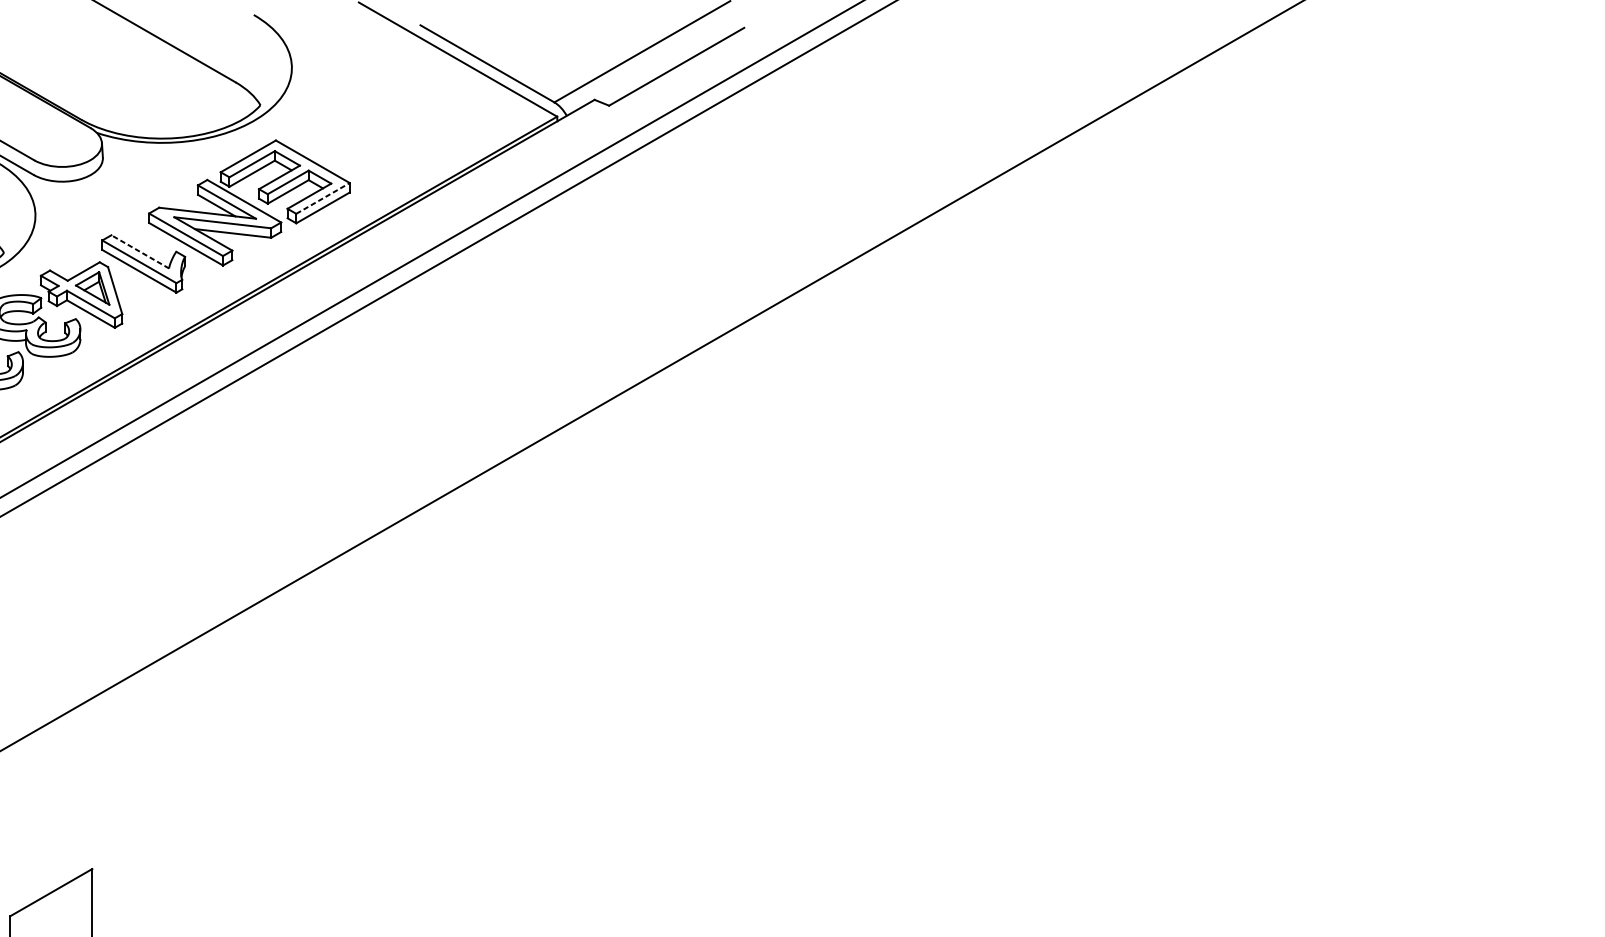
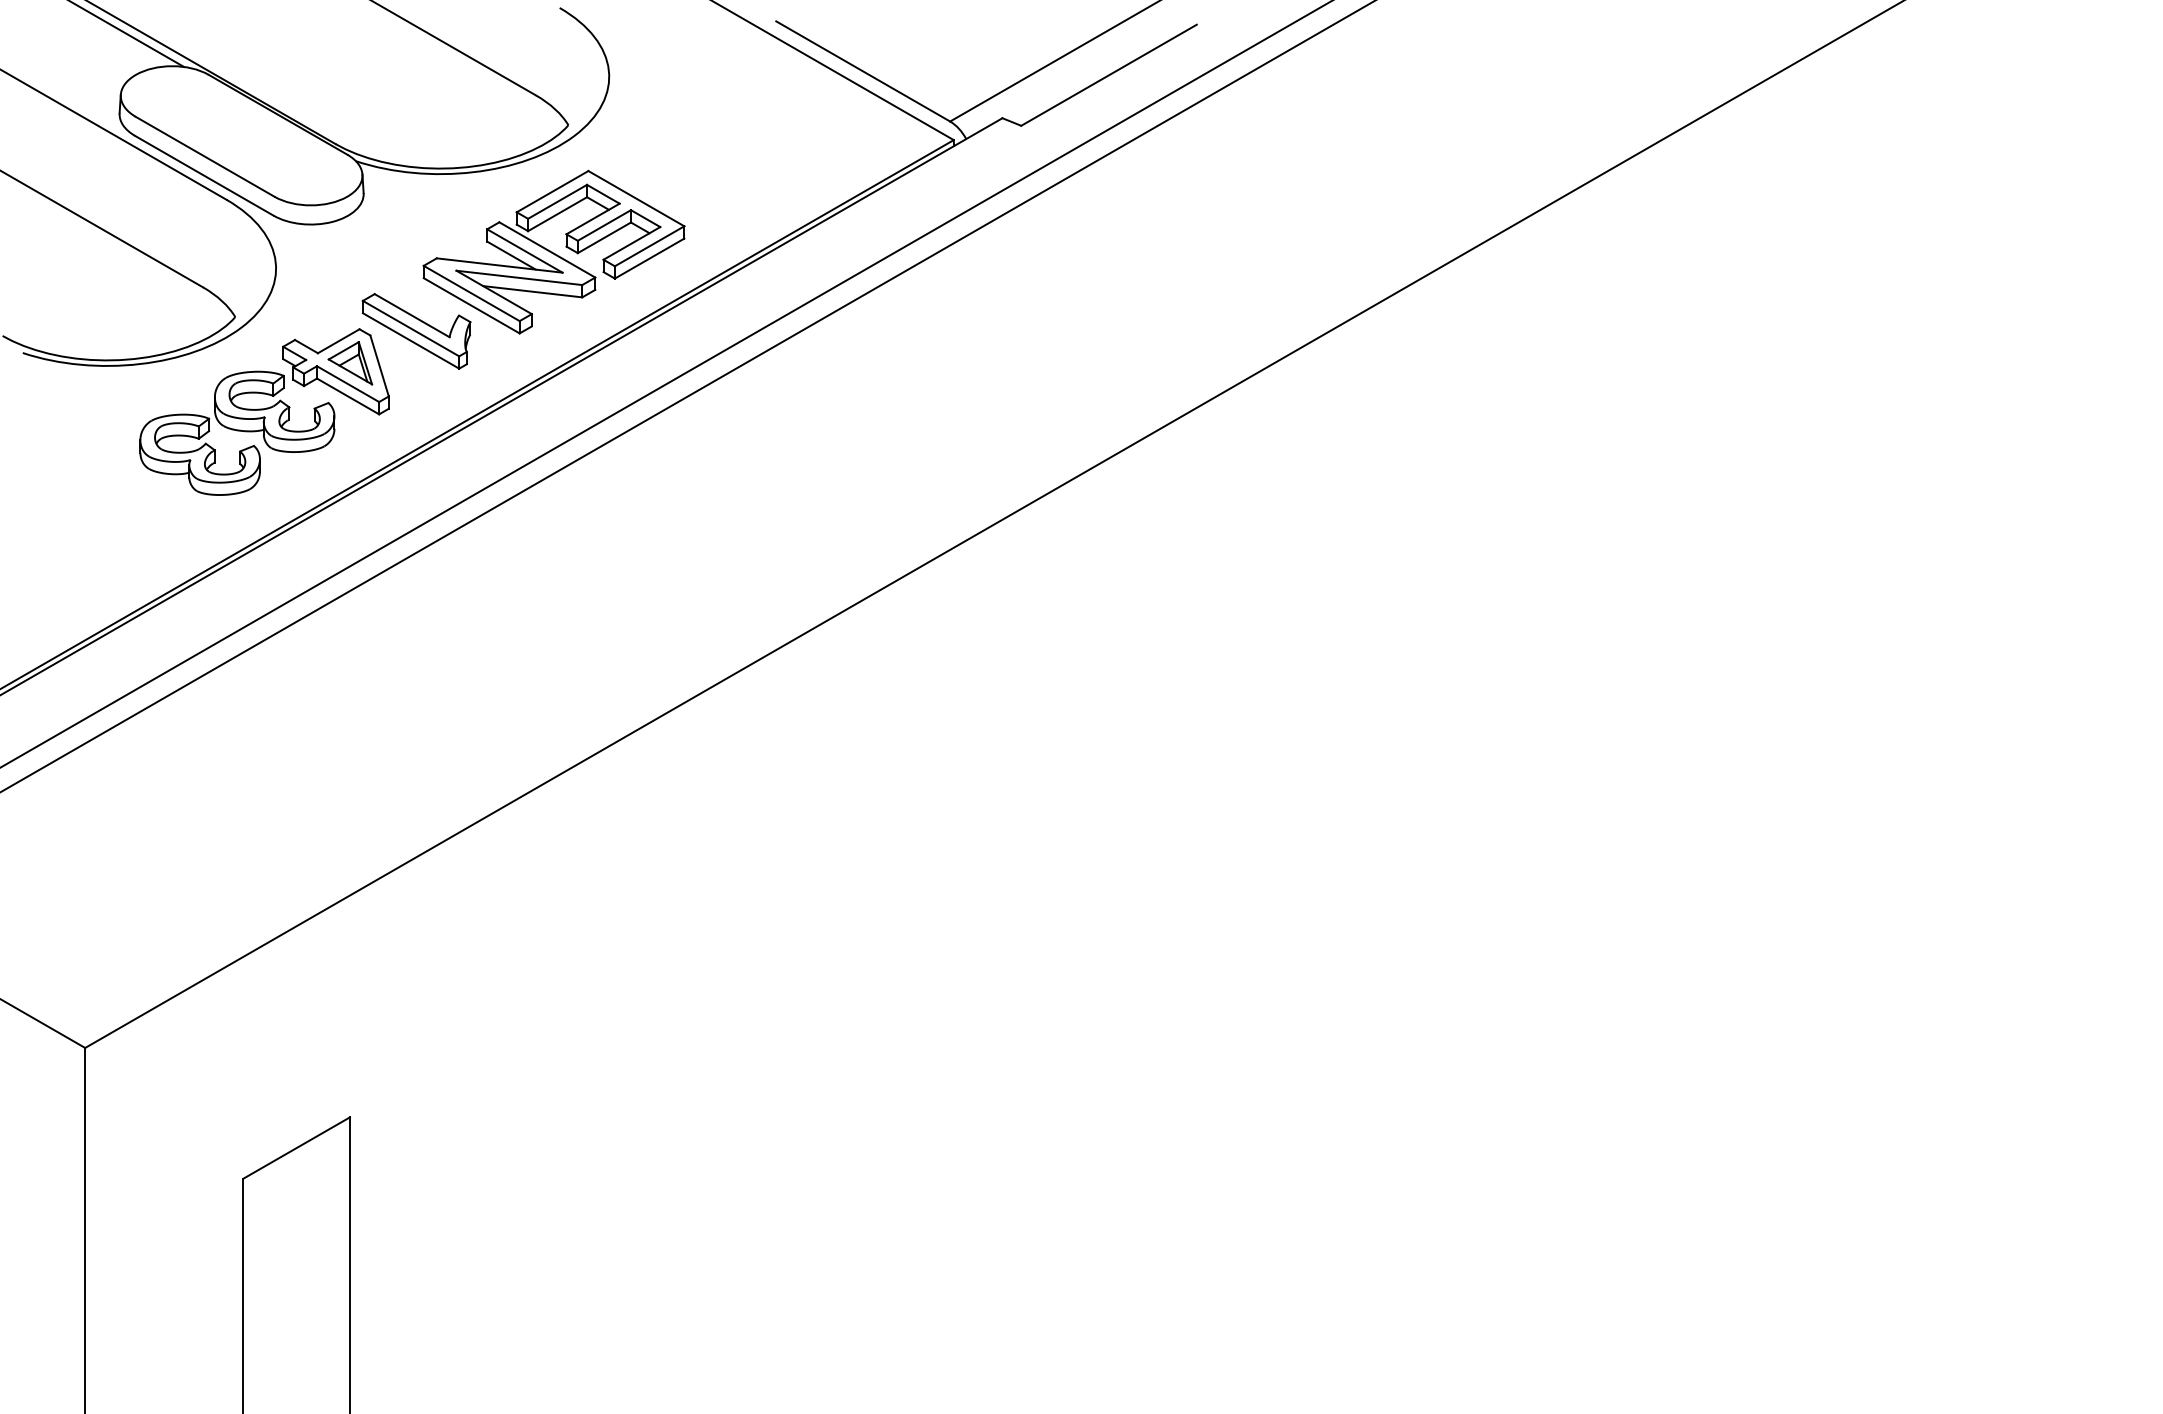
line: (323, 198) -> (650, 246), dashed -> solid
line: (139, 251) -> (411, 315), dashed -> solid

